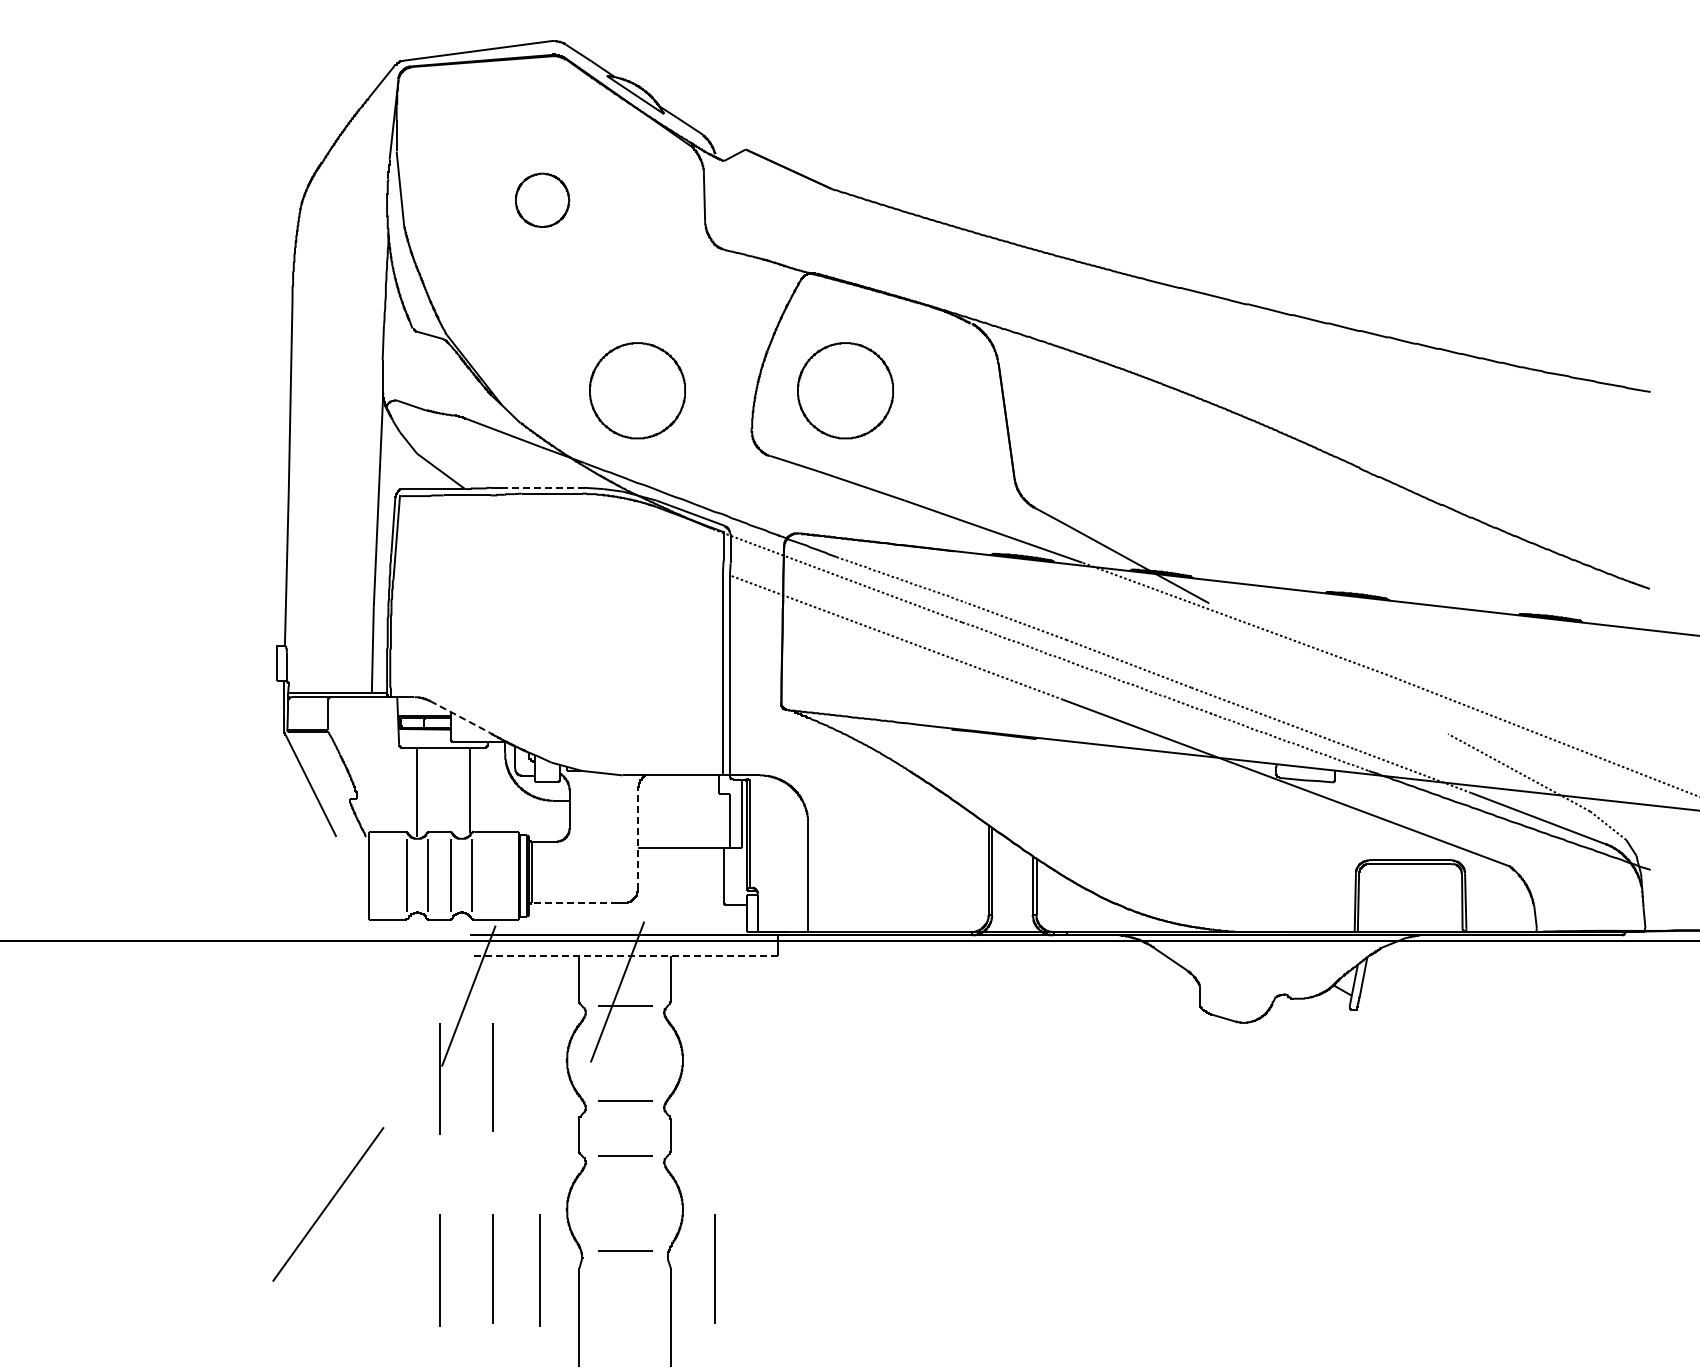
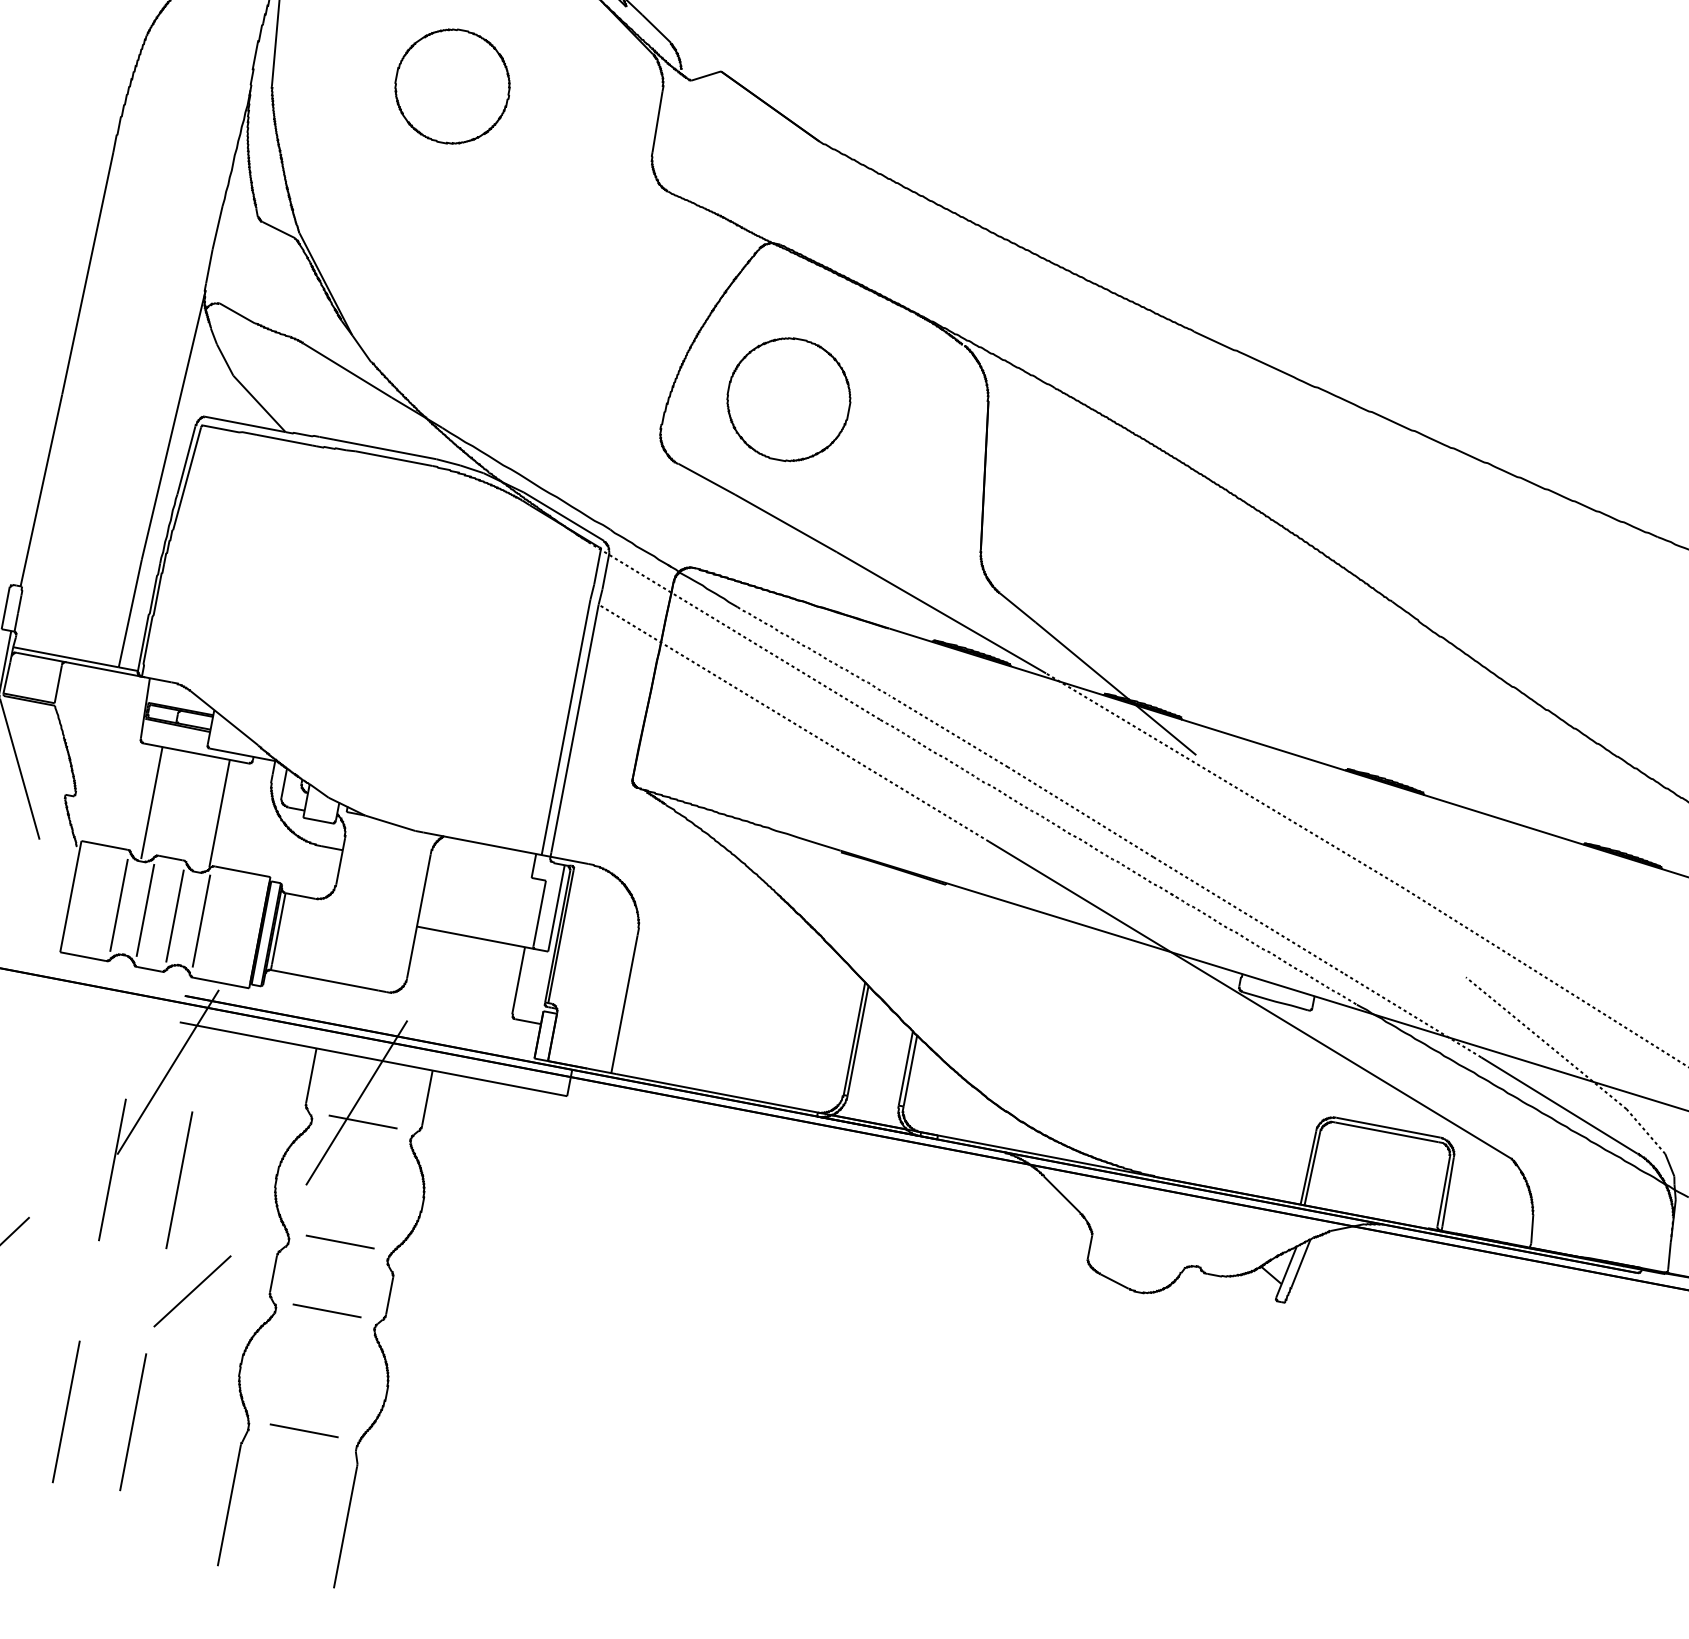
part: (542, 200) -> (452, 86), size x1.67
part: (637, 390) -> (526, 349), removed
line: (543, 487) -> (384, 448), dashed -> solid
line: (460, 716) -> (225, 717), dashed -> solid
line: (637, 839) -> (418, 915), dashed -> solid
line: (575, 902) -> (325, 979), dashed -> solid
line: (623, 956) -> (372, 1059), dashed -> solid
line: (519, 1160) -> (192, 1291), added
line: (714, 1268) -> (412, 1474), removed
line: (539, 1270) -> (191, 1435), removed

